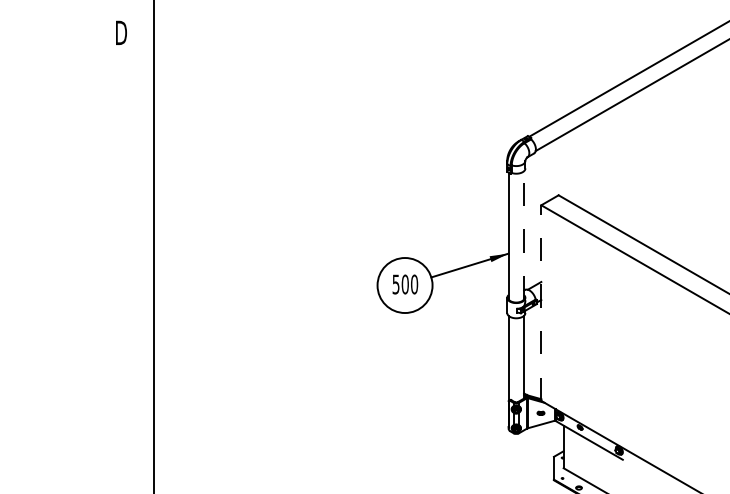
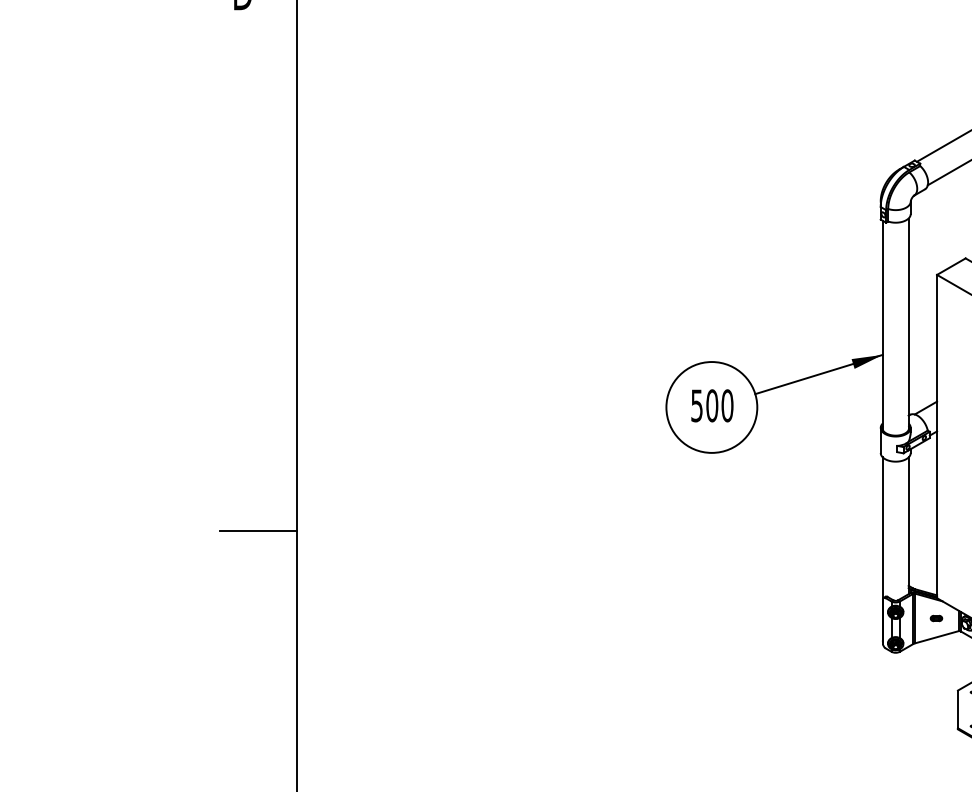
line: (524, 234) -> (909, 323), dashed -> solid
line: (541, 303) -> (937, 437), dashed -> solid
line: (130, 360) -> (258, 531), added

